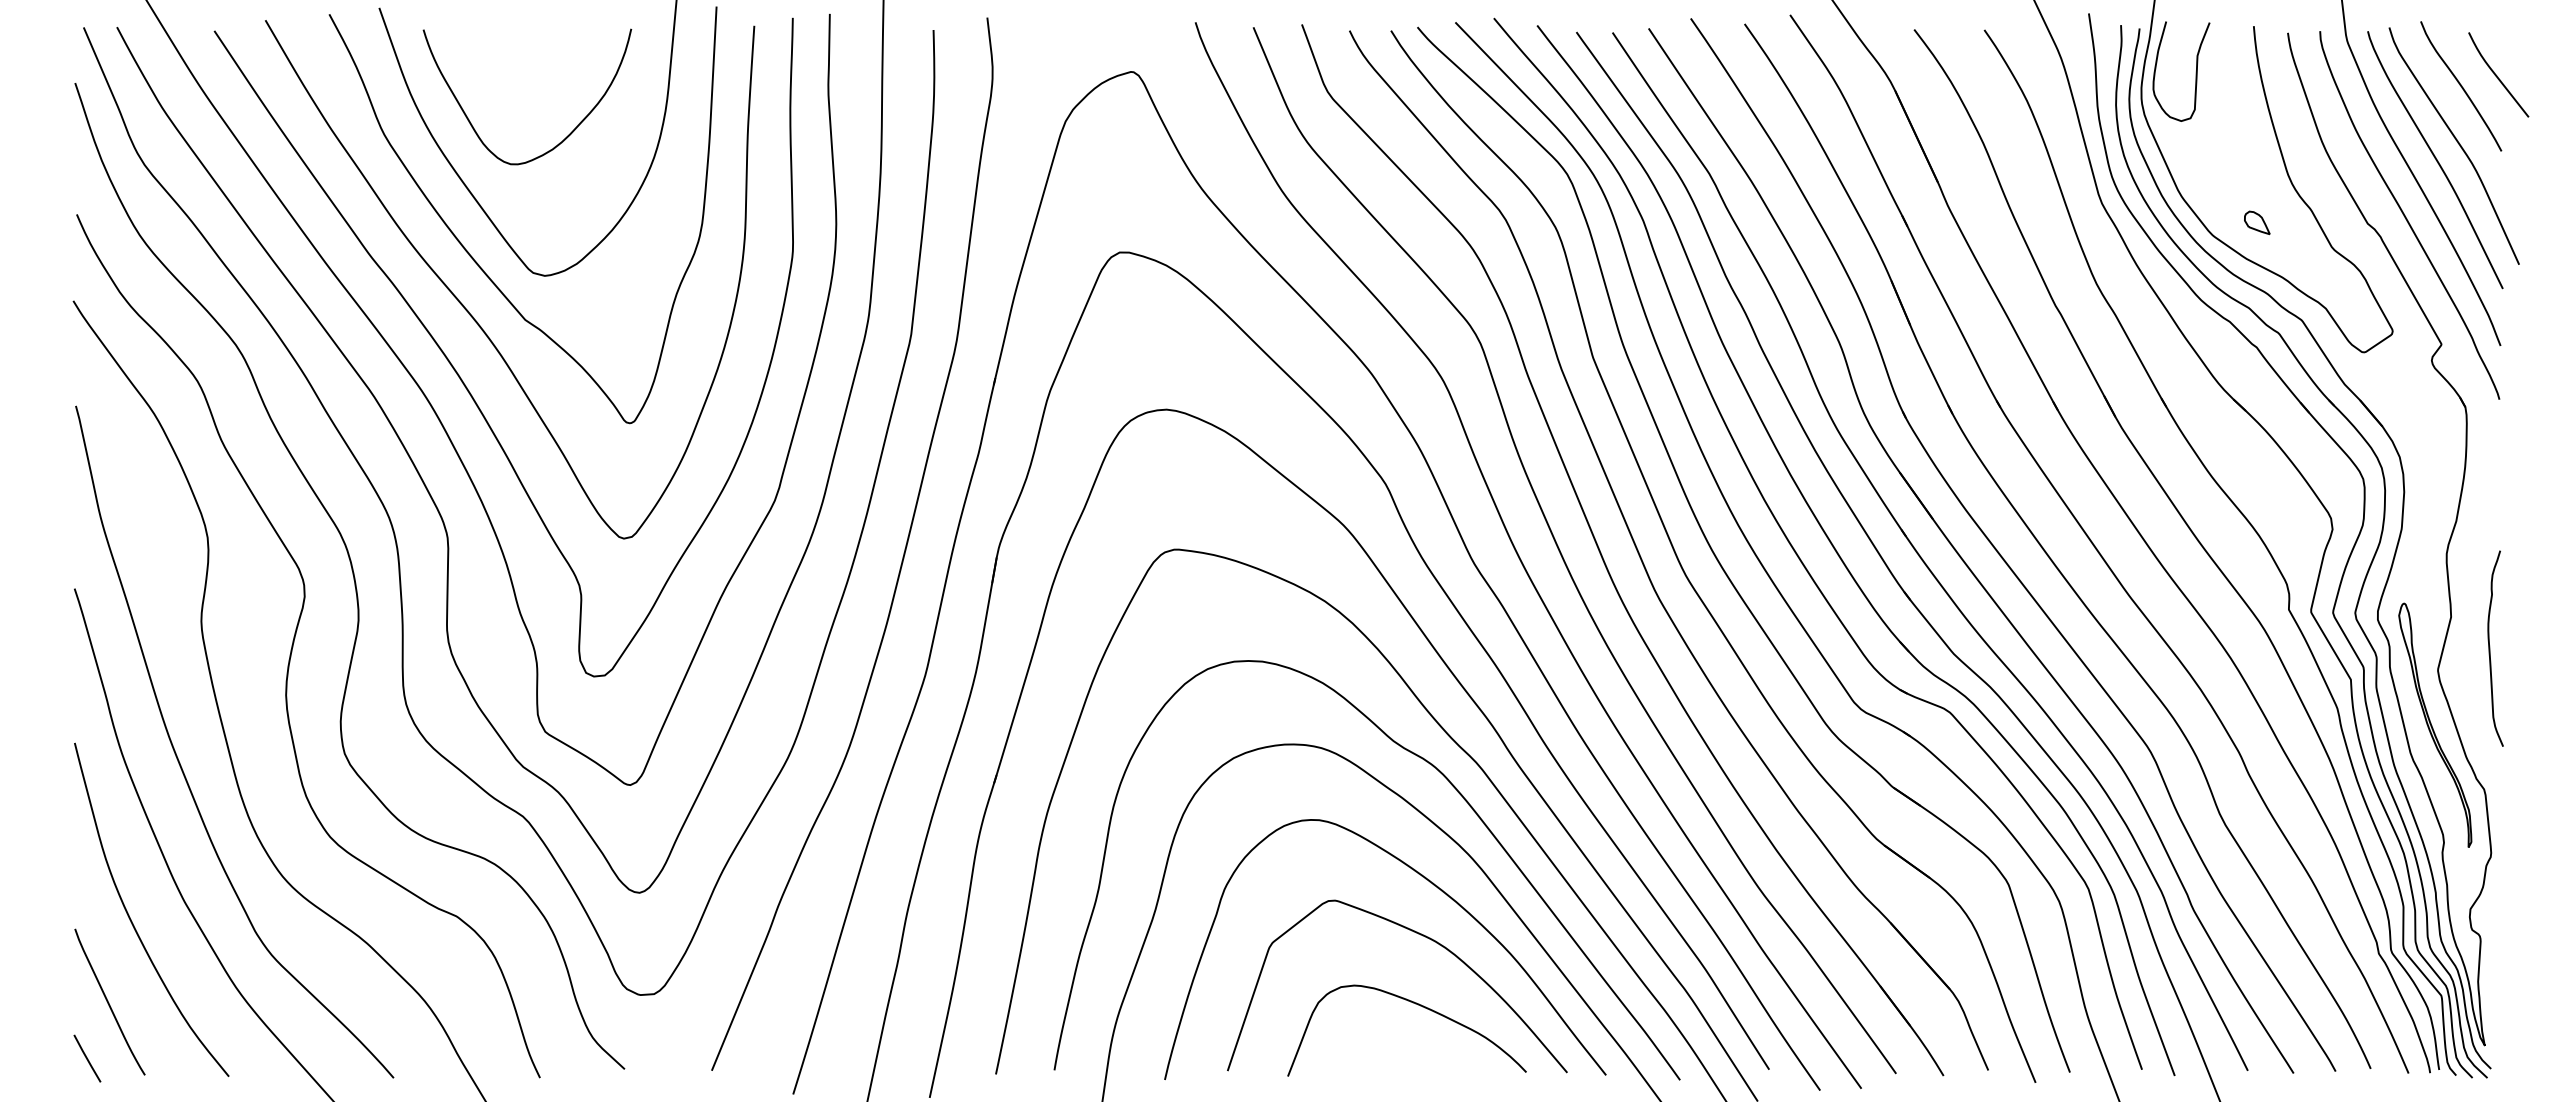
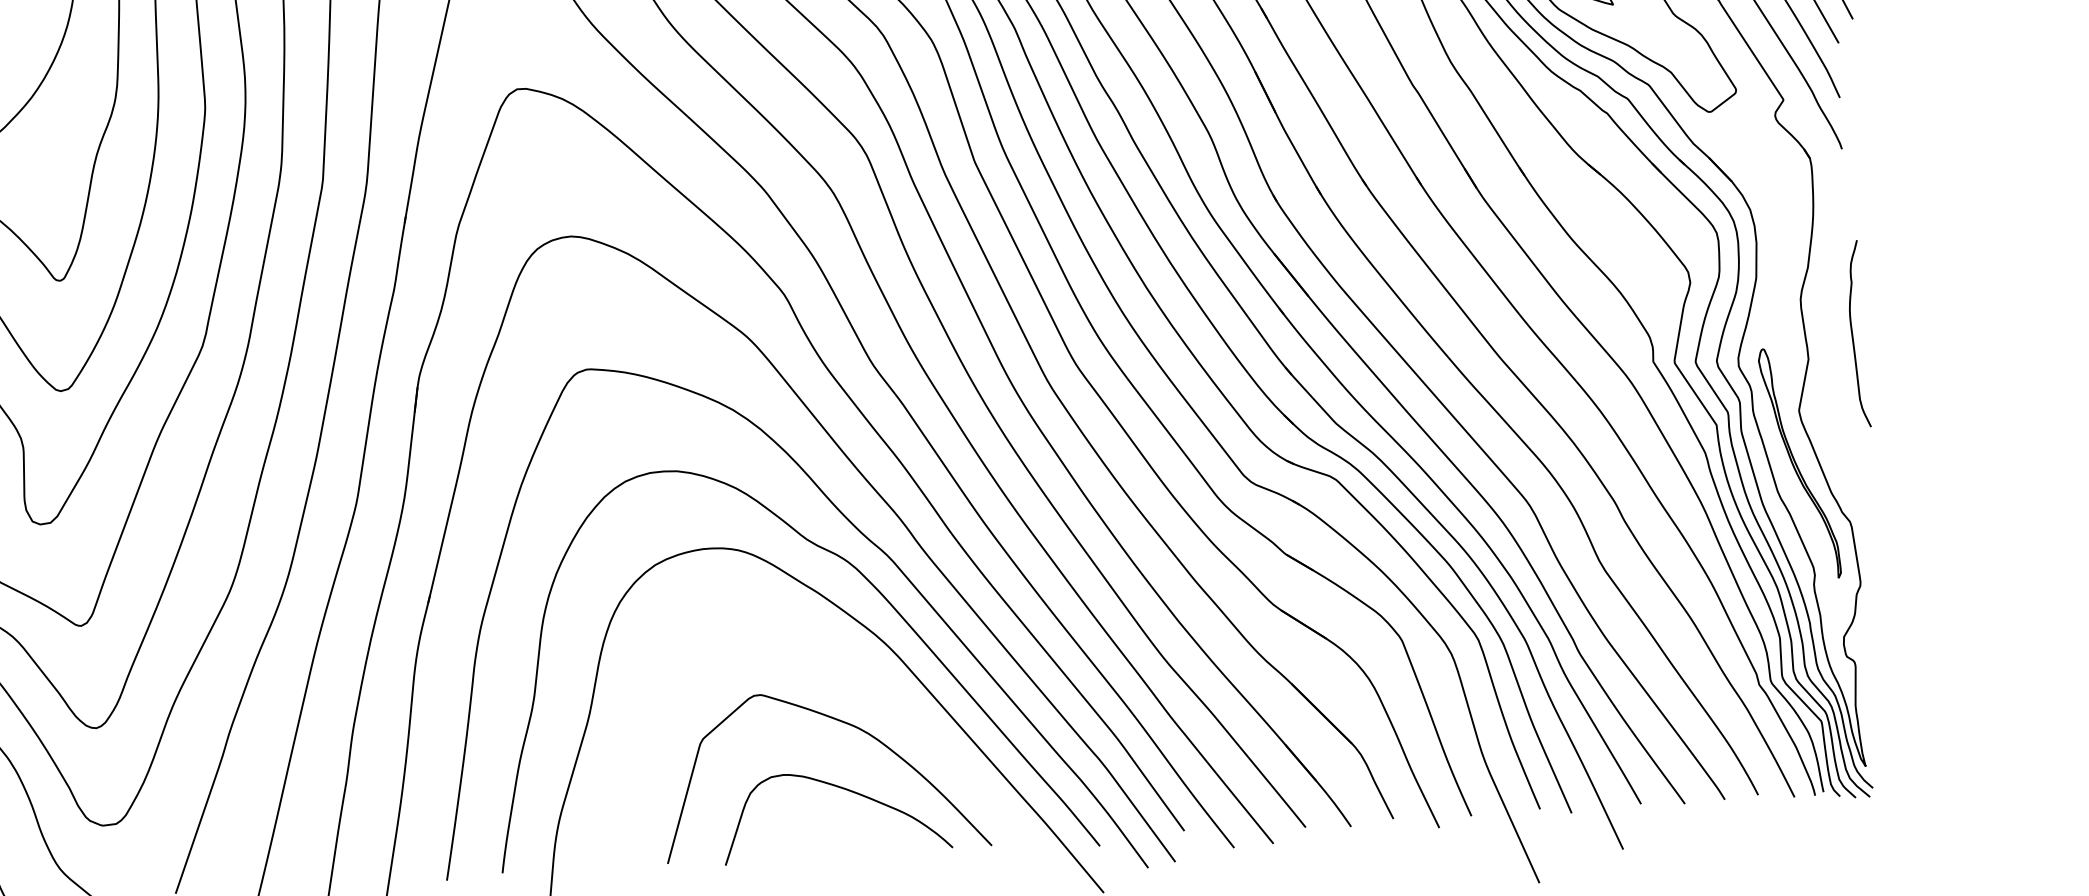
curve: (2490, 648) -> (1853, 334), moved
curve: (1433, 885) -> (853, 674), removed

